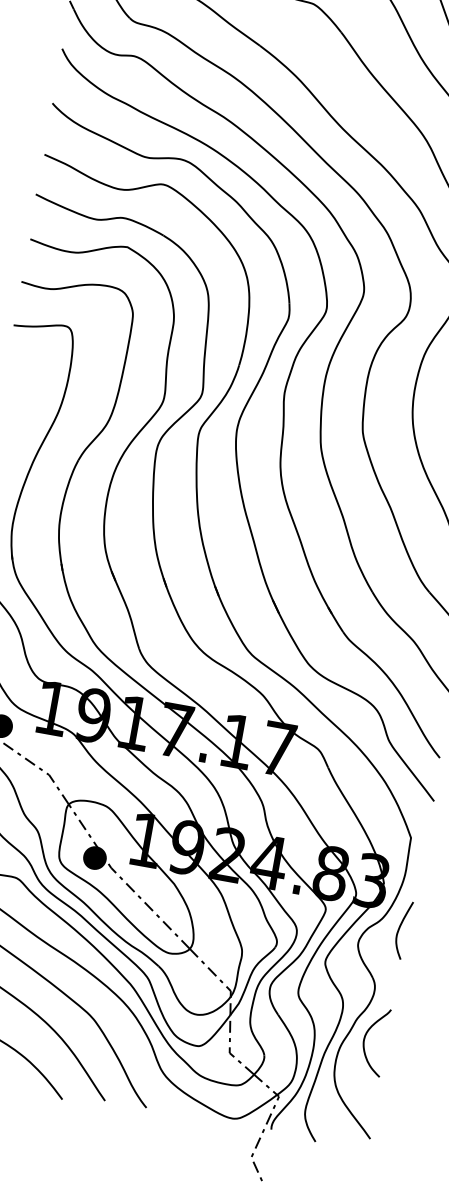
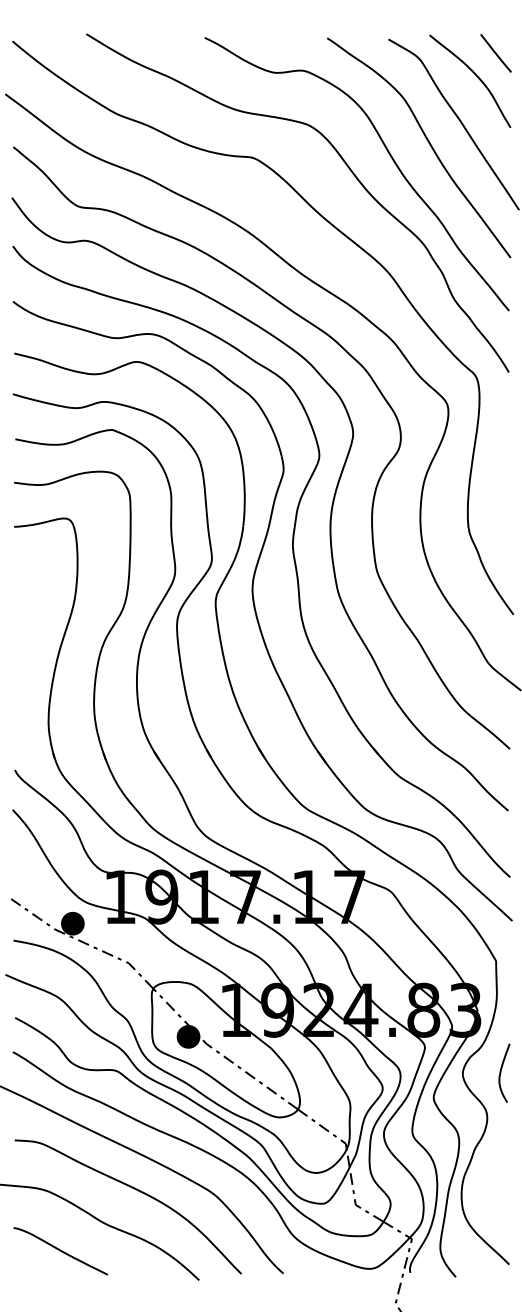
curve: (400, 928) -> (501, 1072), moved
curve: (366, 1035) -> (487, 1163), removed

